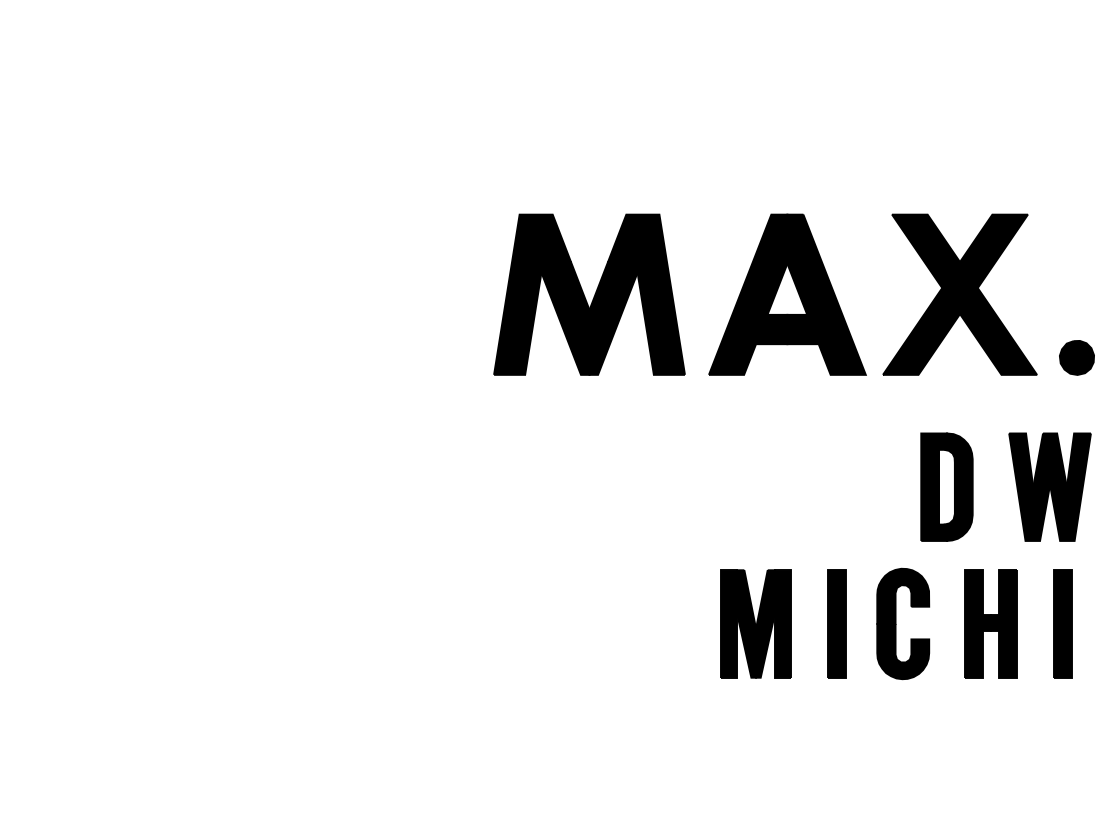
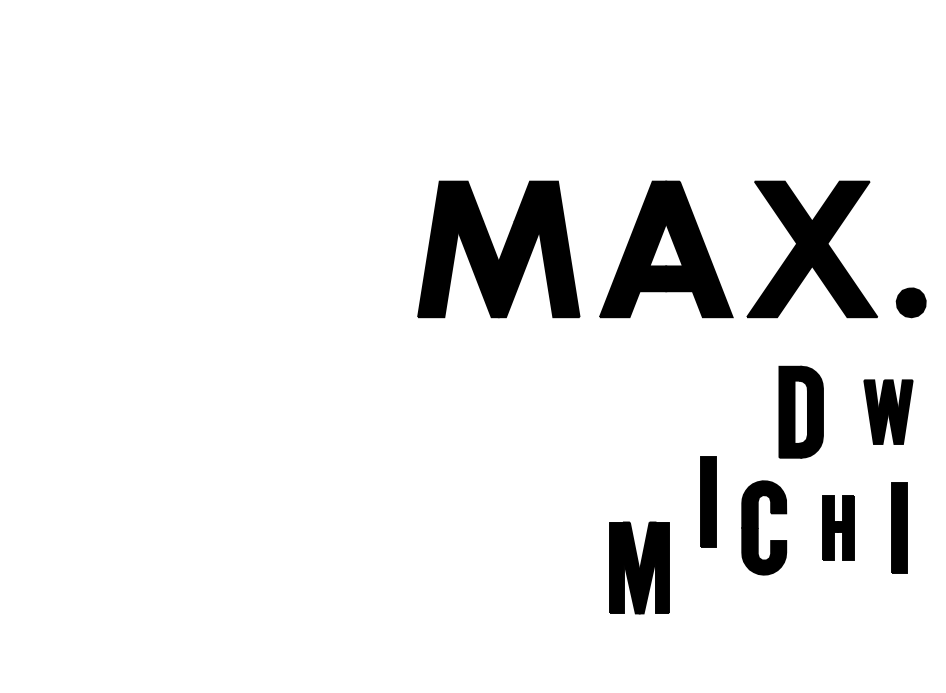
part: (1050, 486) -> (888, 411), size x0.7
part: (755, 623) -> (639, 567), moved
part: (837, 623) -> (708, 501), moved
part: (991, 623) -> (838, 527), size x0.7

